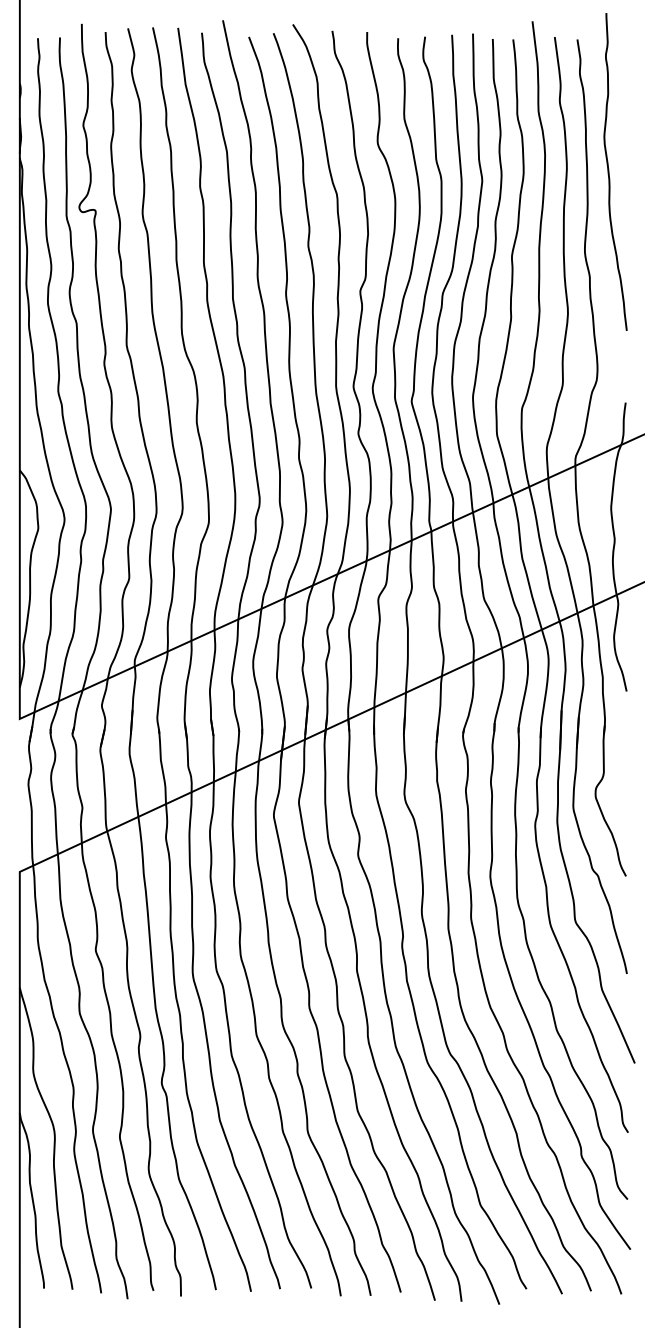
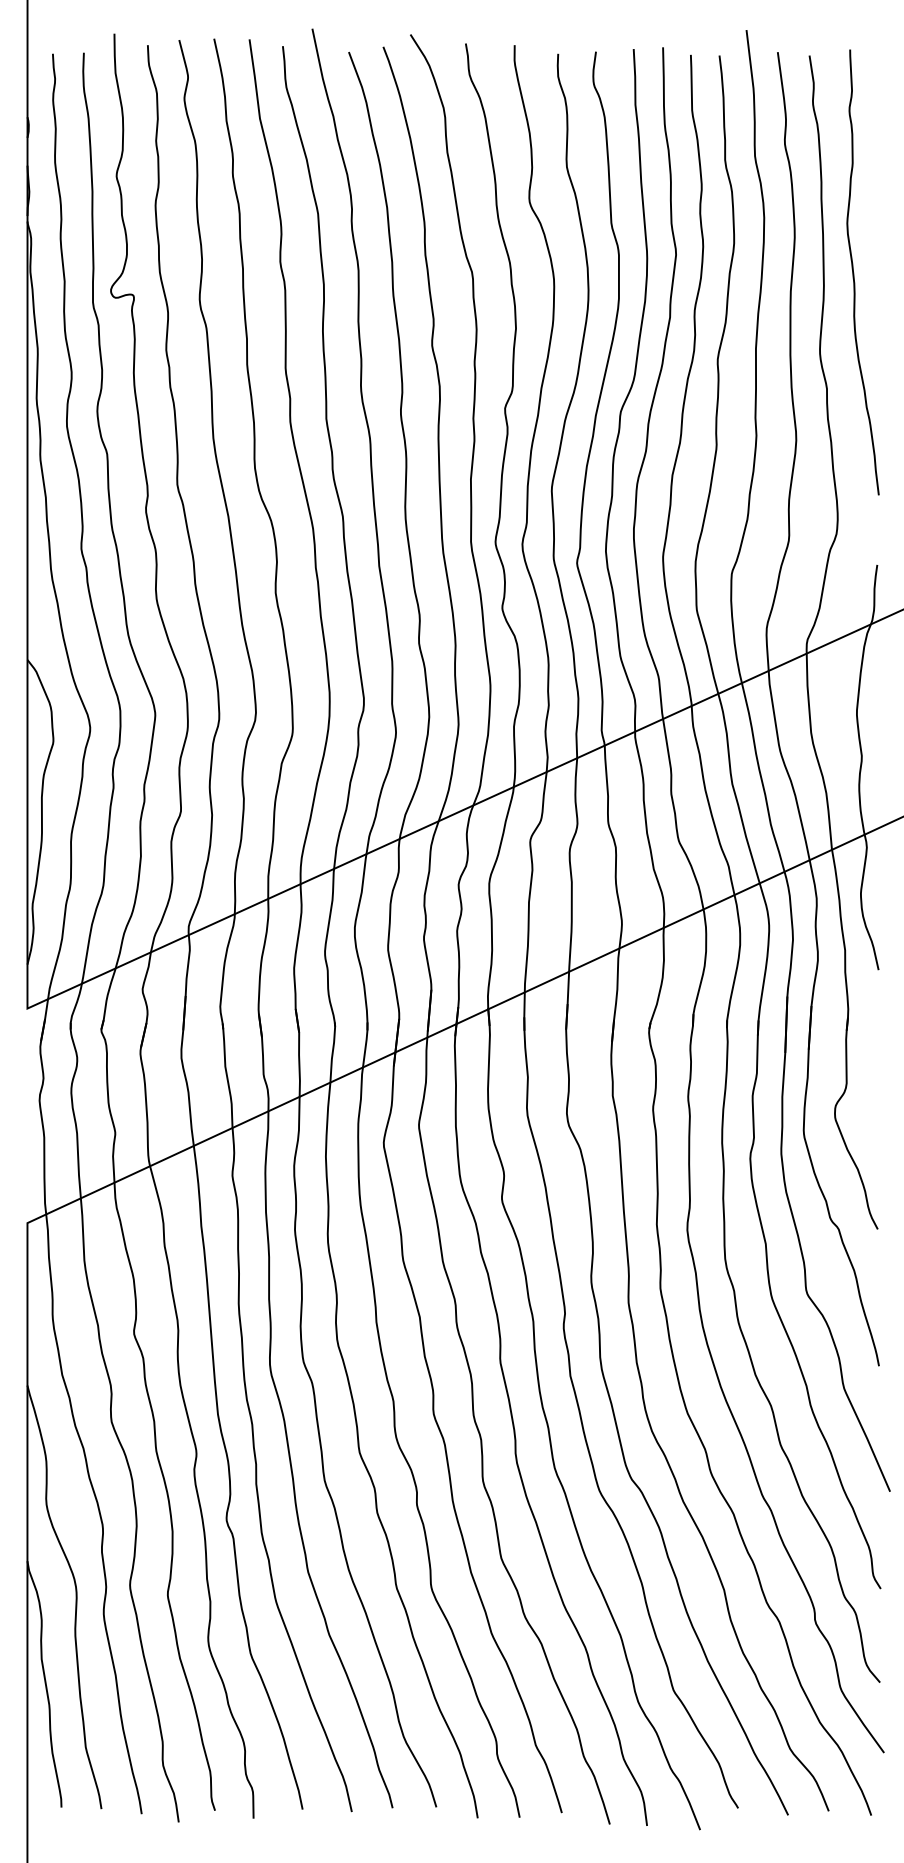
curve: (609, 172) -> (854, 272), moved

